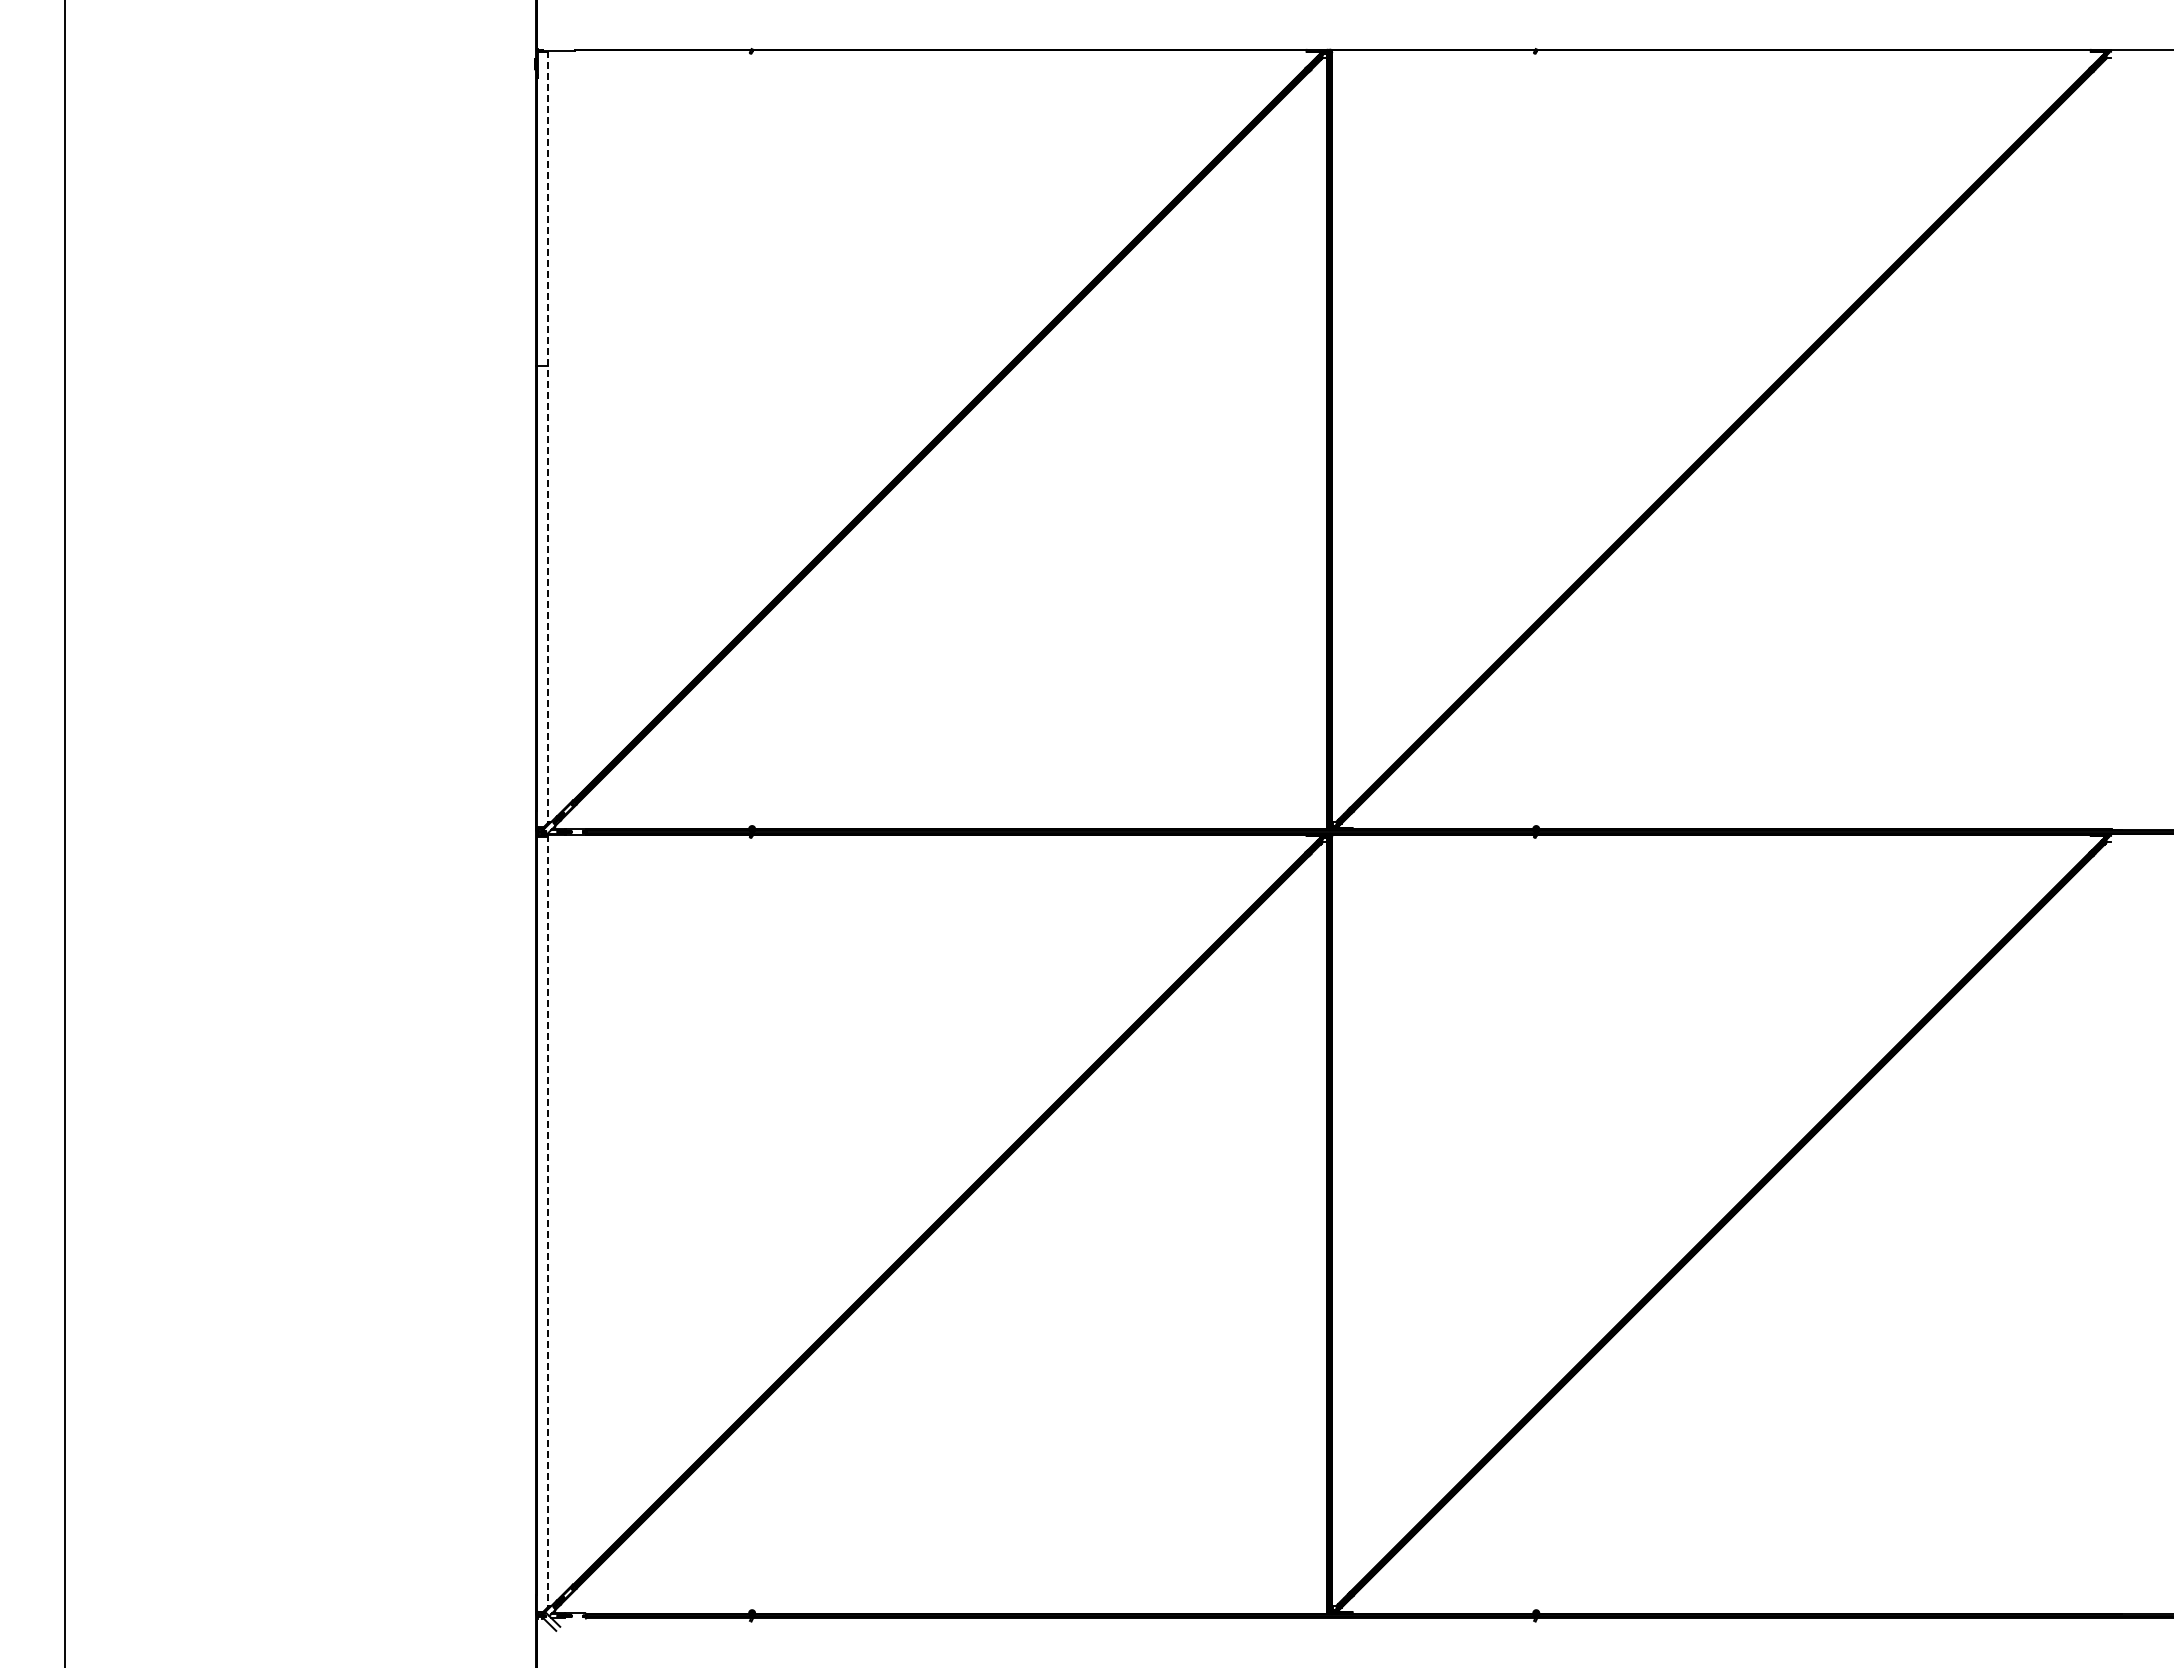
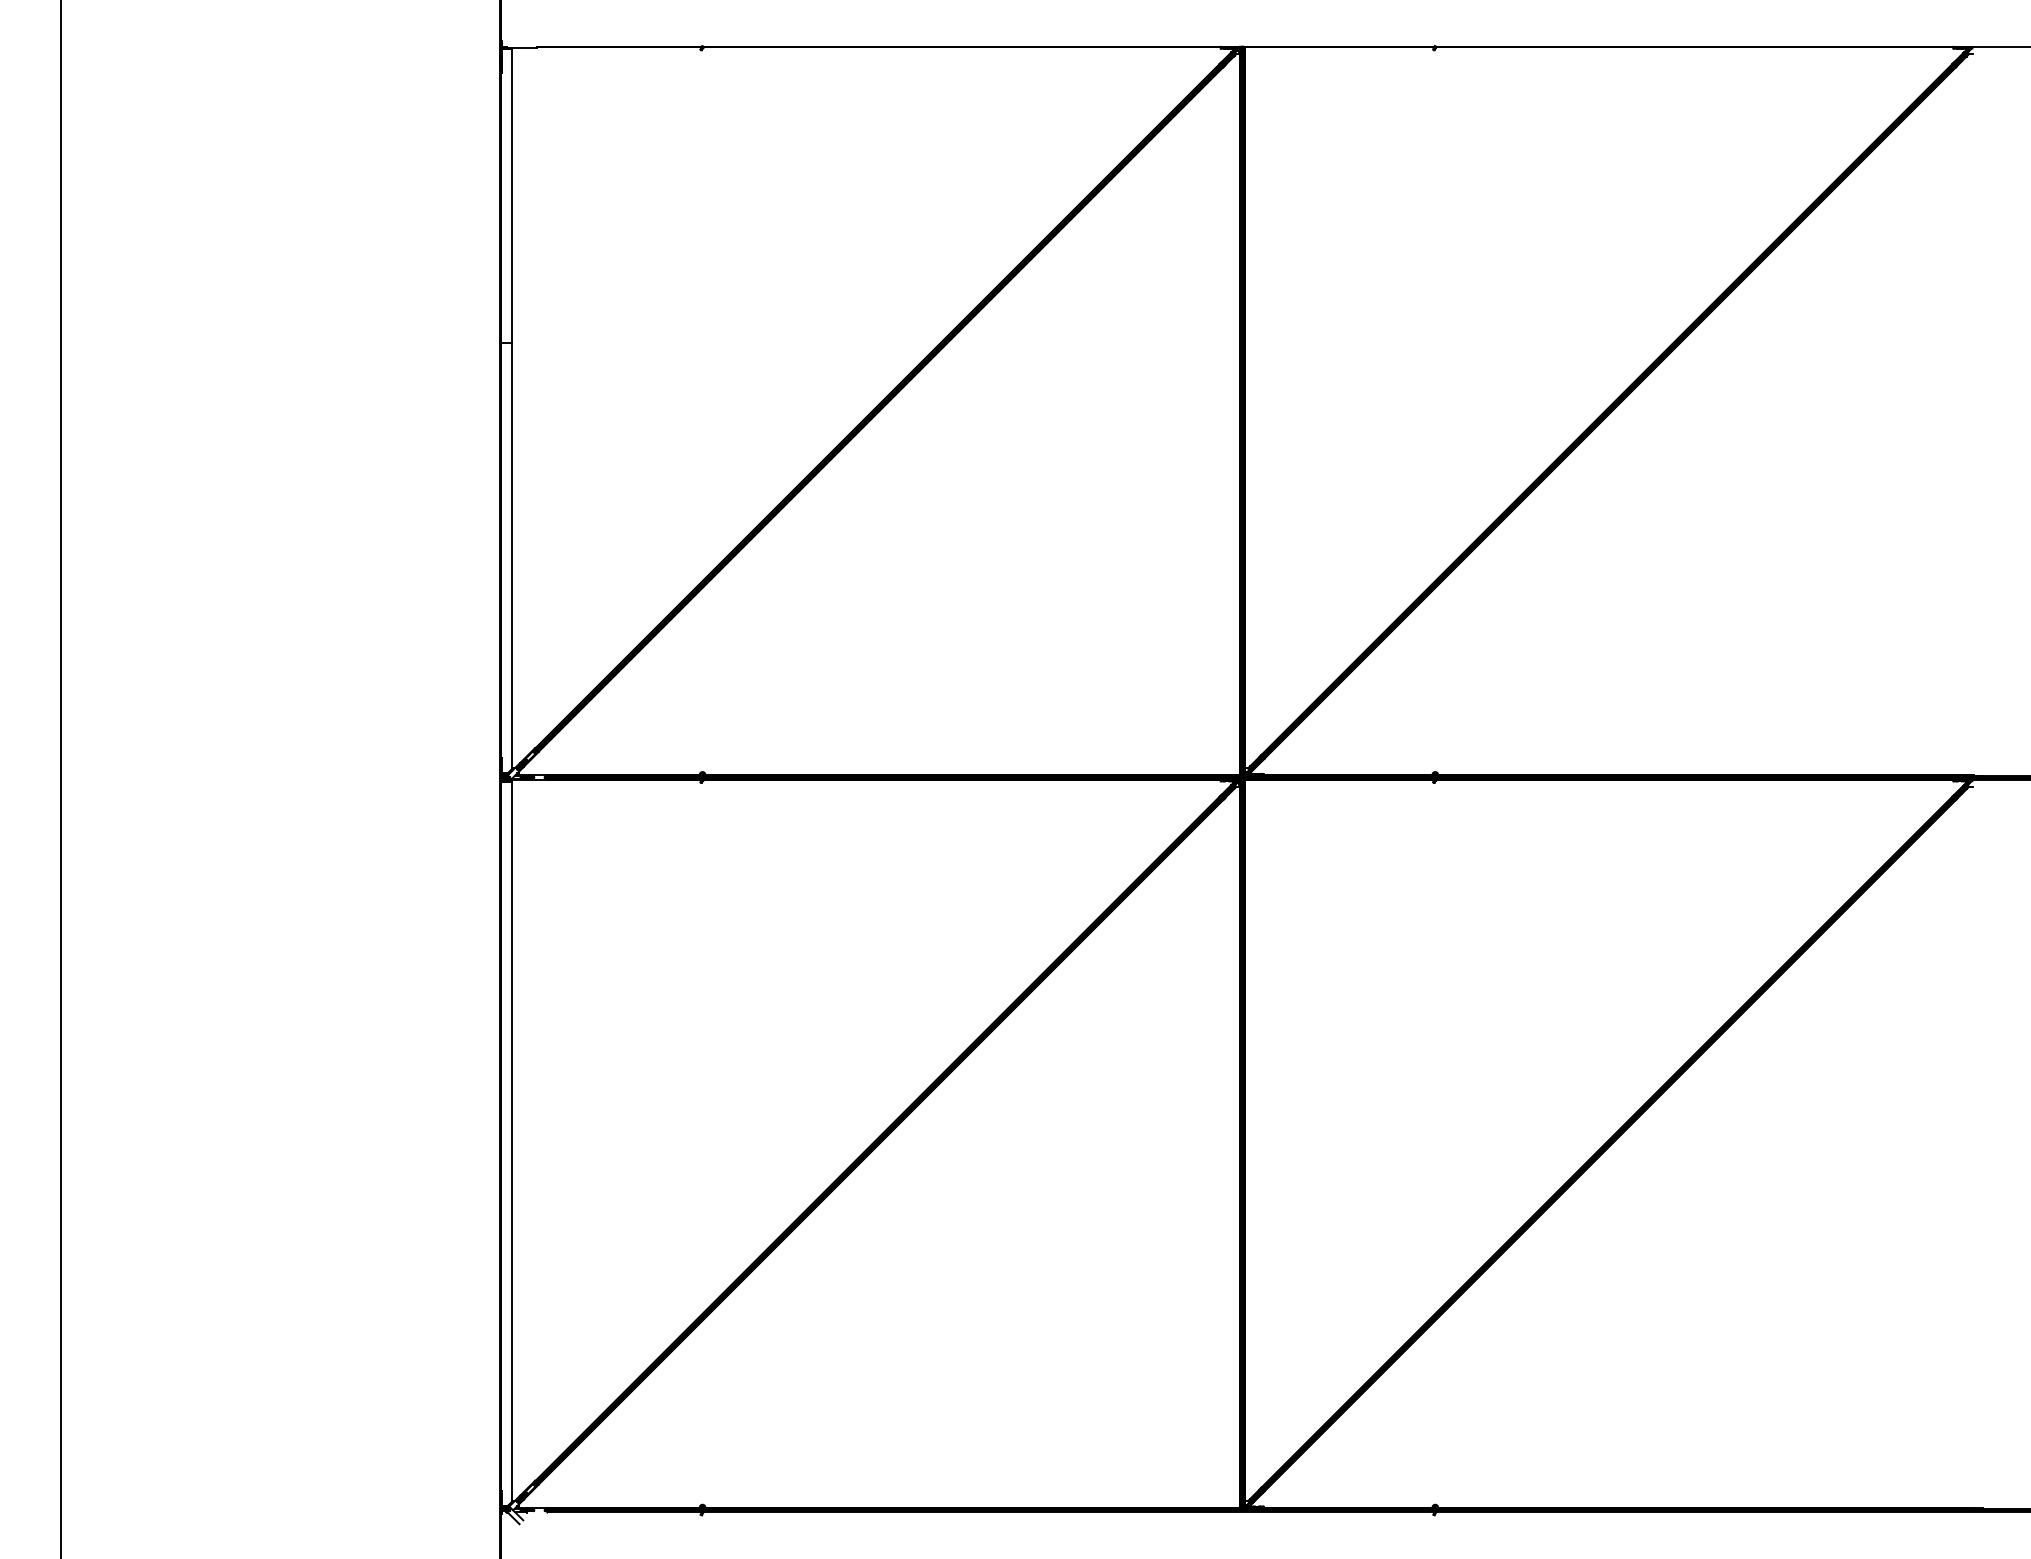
line: (548, 436) -> (512, 408), dashed -> solid
line: (548, 1220) -> (512, 1140), dashed -> solid

